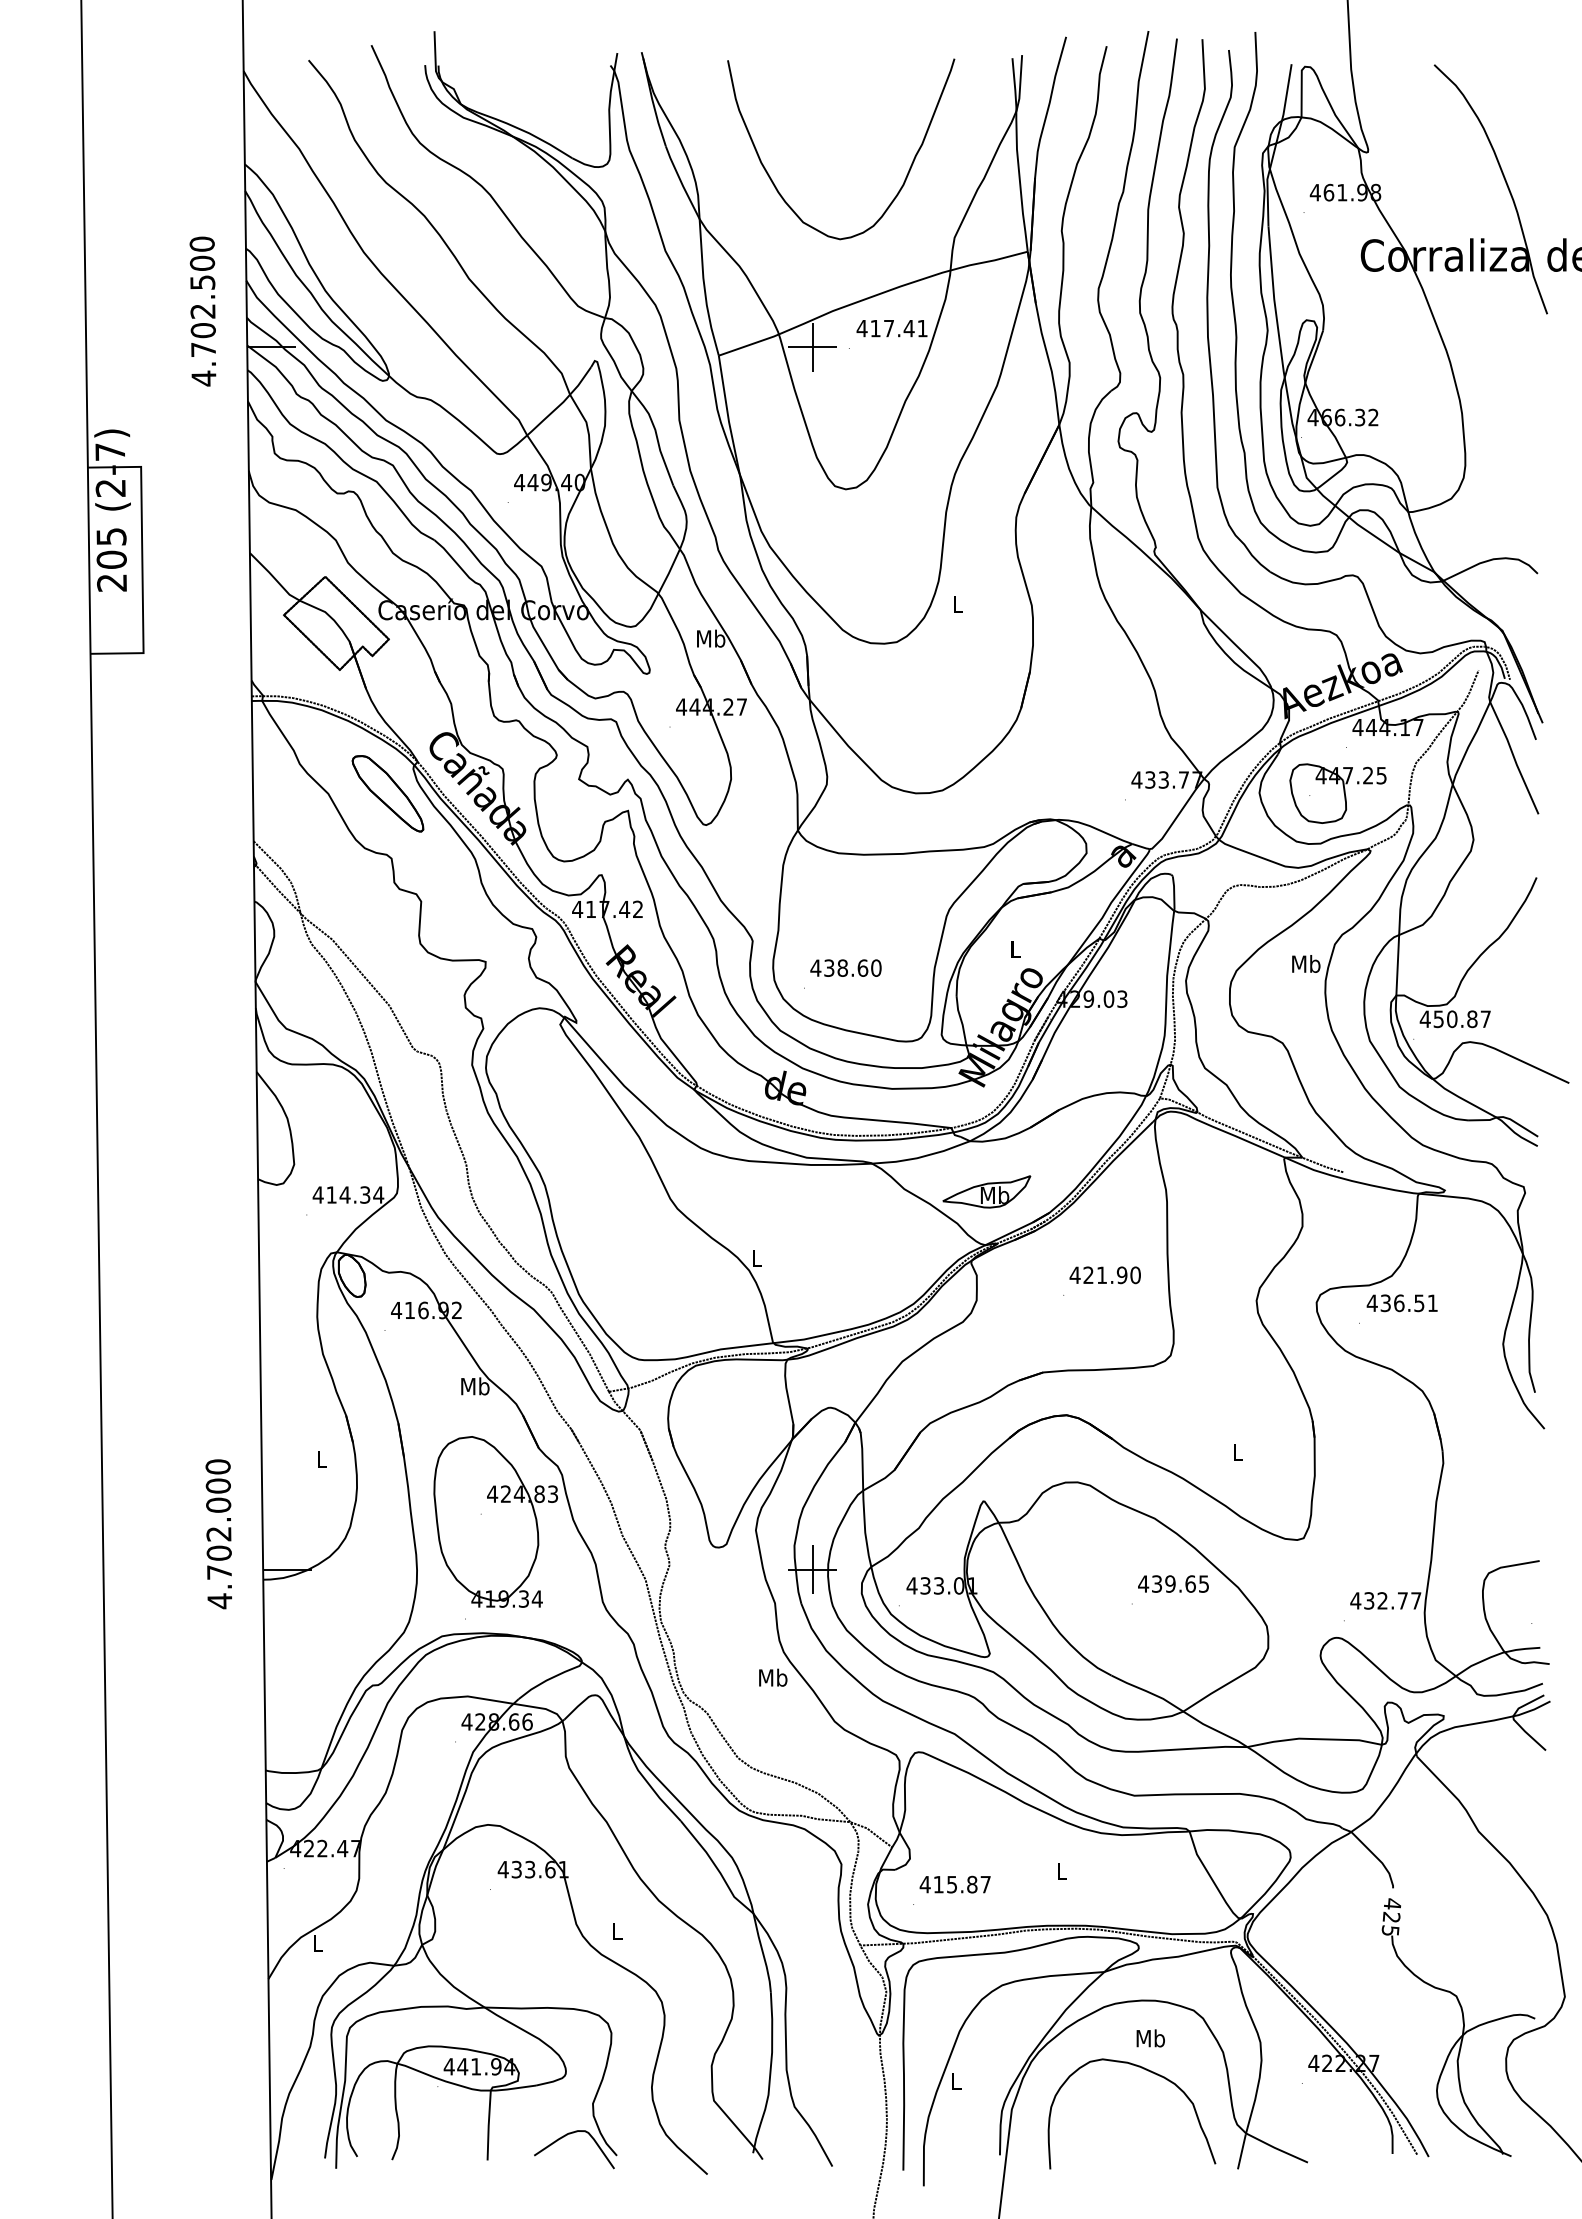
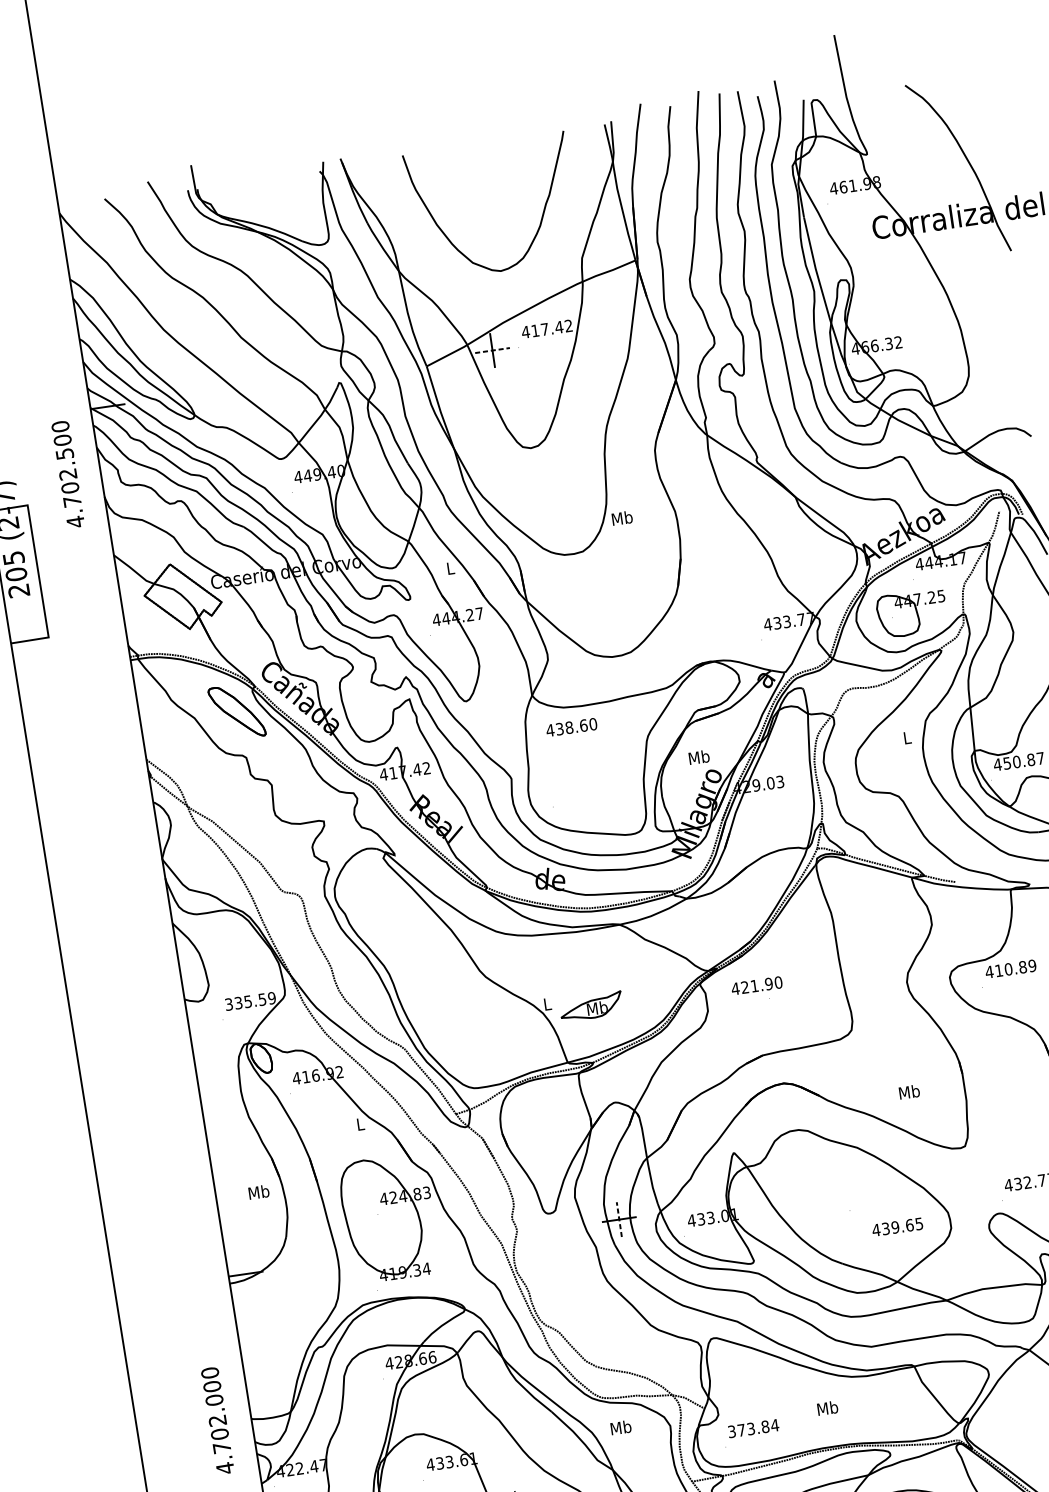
text: (202, 311) -> (67, 474), moved
text: (922, 327) -> (568, 325), 417.41 -> 417.42
line: (813, 347) -> (493, 350), solid -> dashed
text: (957, 604) -> (622, 518), L -> Mb
text: (711, 638) -> (450, 568), Mb -> L
text: (1015, 949) -> (699, 757), L -> Mb
text: (1306, 963) -> (907, 737), Mb -> L
text: (845, 967) -> (571, 726), moved
part: (986, 1191) -> (591, 1006), moved
text: (348, 1194) -> (250, 1000), 414.34 -> 335.59
text: (1104, 1275) -> (756, 985), moved
text: (1409, 1303) -> (1015, 968), 436.51 -> 410.89
text: (475, 1386) -> (360, 1124), Mb -> L
text: (1237, 1452) -> (909, 1092), L -> Mb
text: (321, 1459) -> (258, 1192), L -> Mb
text: (218, 1534) -> (217, 1421), moved
line: (812, 1569) -> (619, 1219), solid -> dashed
text: (1173, 1583) -> (897, 1226), moved
text: (773, 1677) -> (621, 1427), moved
text: (1061, 1871) -> (827, 1408), L -> Mb
text: (955, 1884) -> (753, 1428), 415.87 -> 373.84

